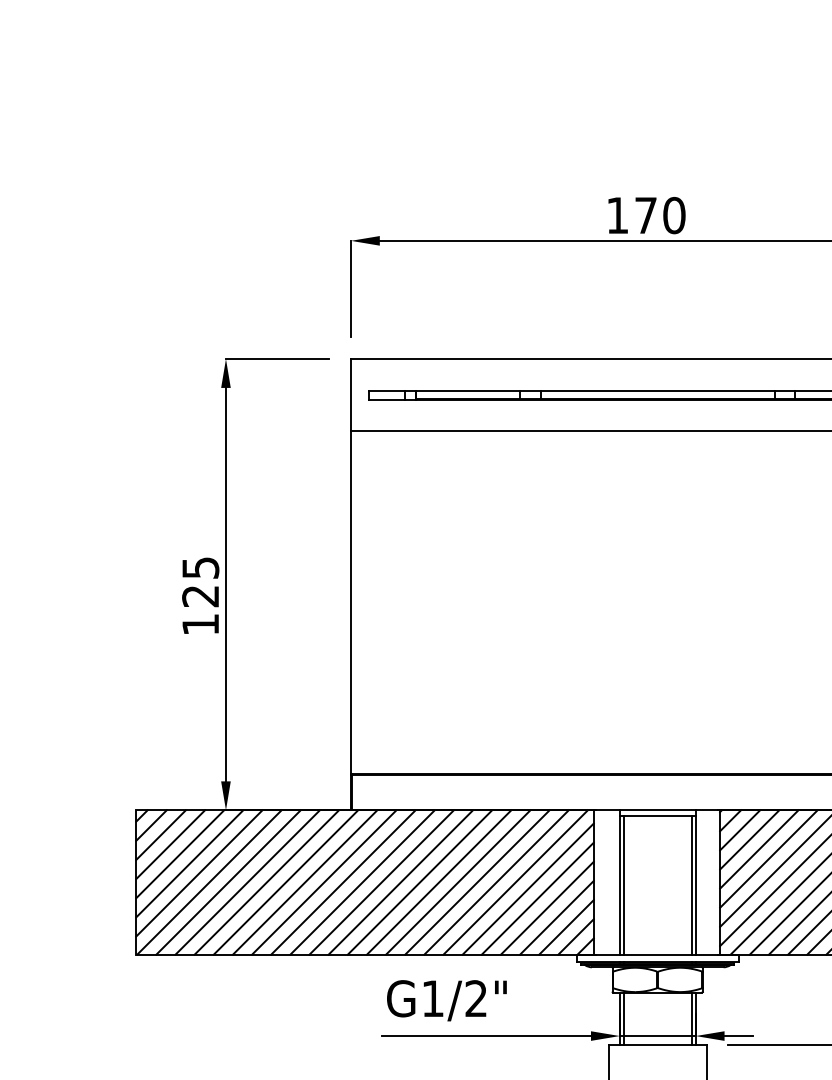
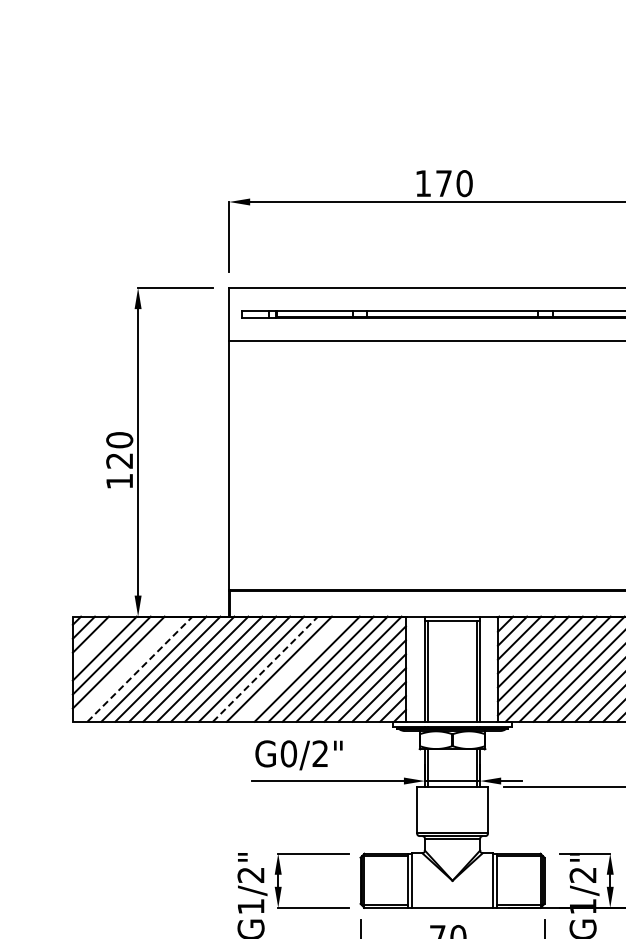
text: (200, 568) -> (119, 440), 125 -> 120
line: (170, 844) -> (97, 641), removed
line: (208, 881) -> (125, 668), removed
line: (229, 881) -> (140, 668), solid -> dashed
line: (400, 881) -> (265, 668), solid -> dashed
line: (437, 881) -> (292, 668), removed
text: (432, 998) -> (288, 753), G1/2" -> G0/2"

